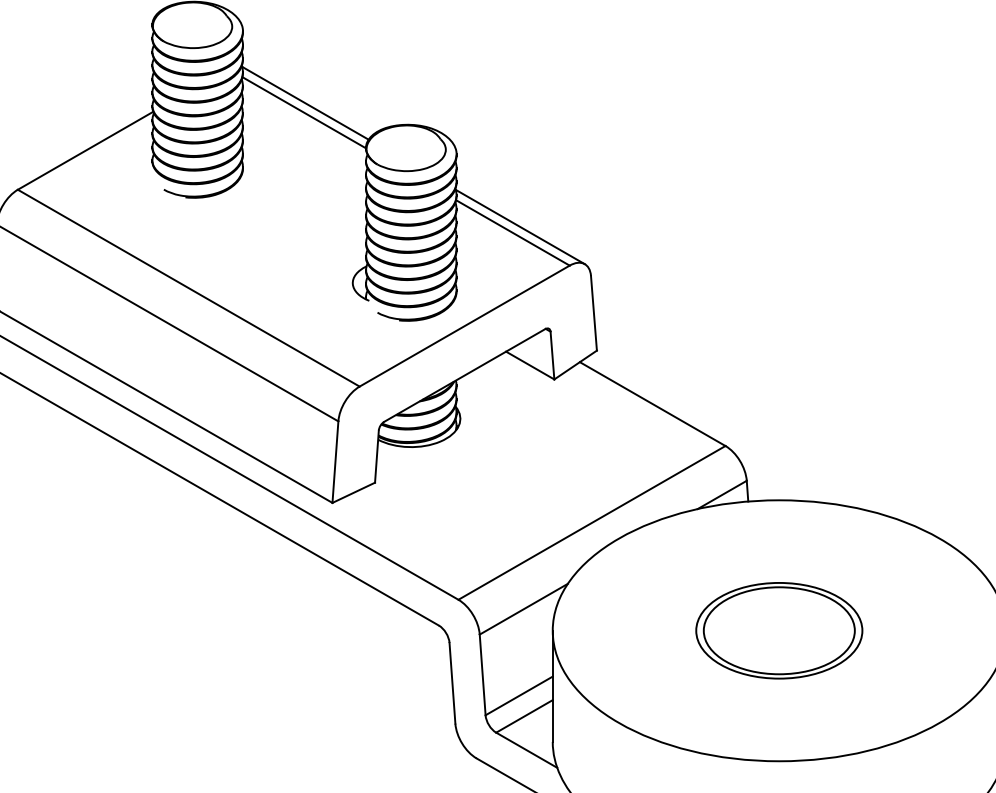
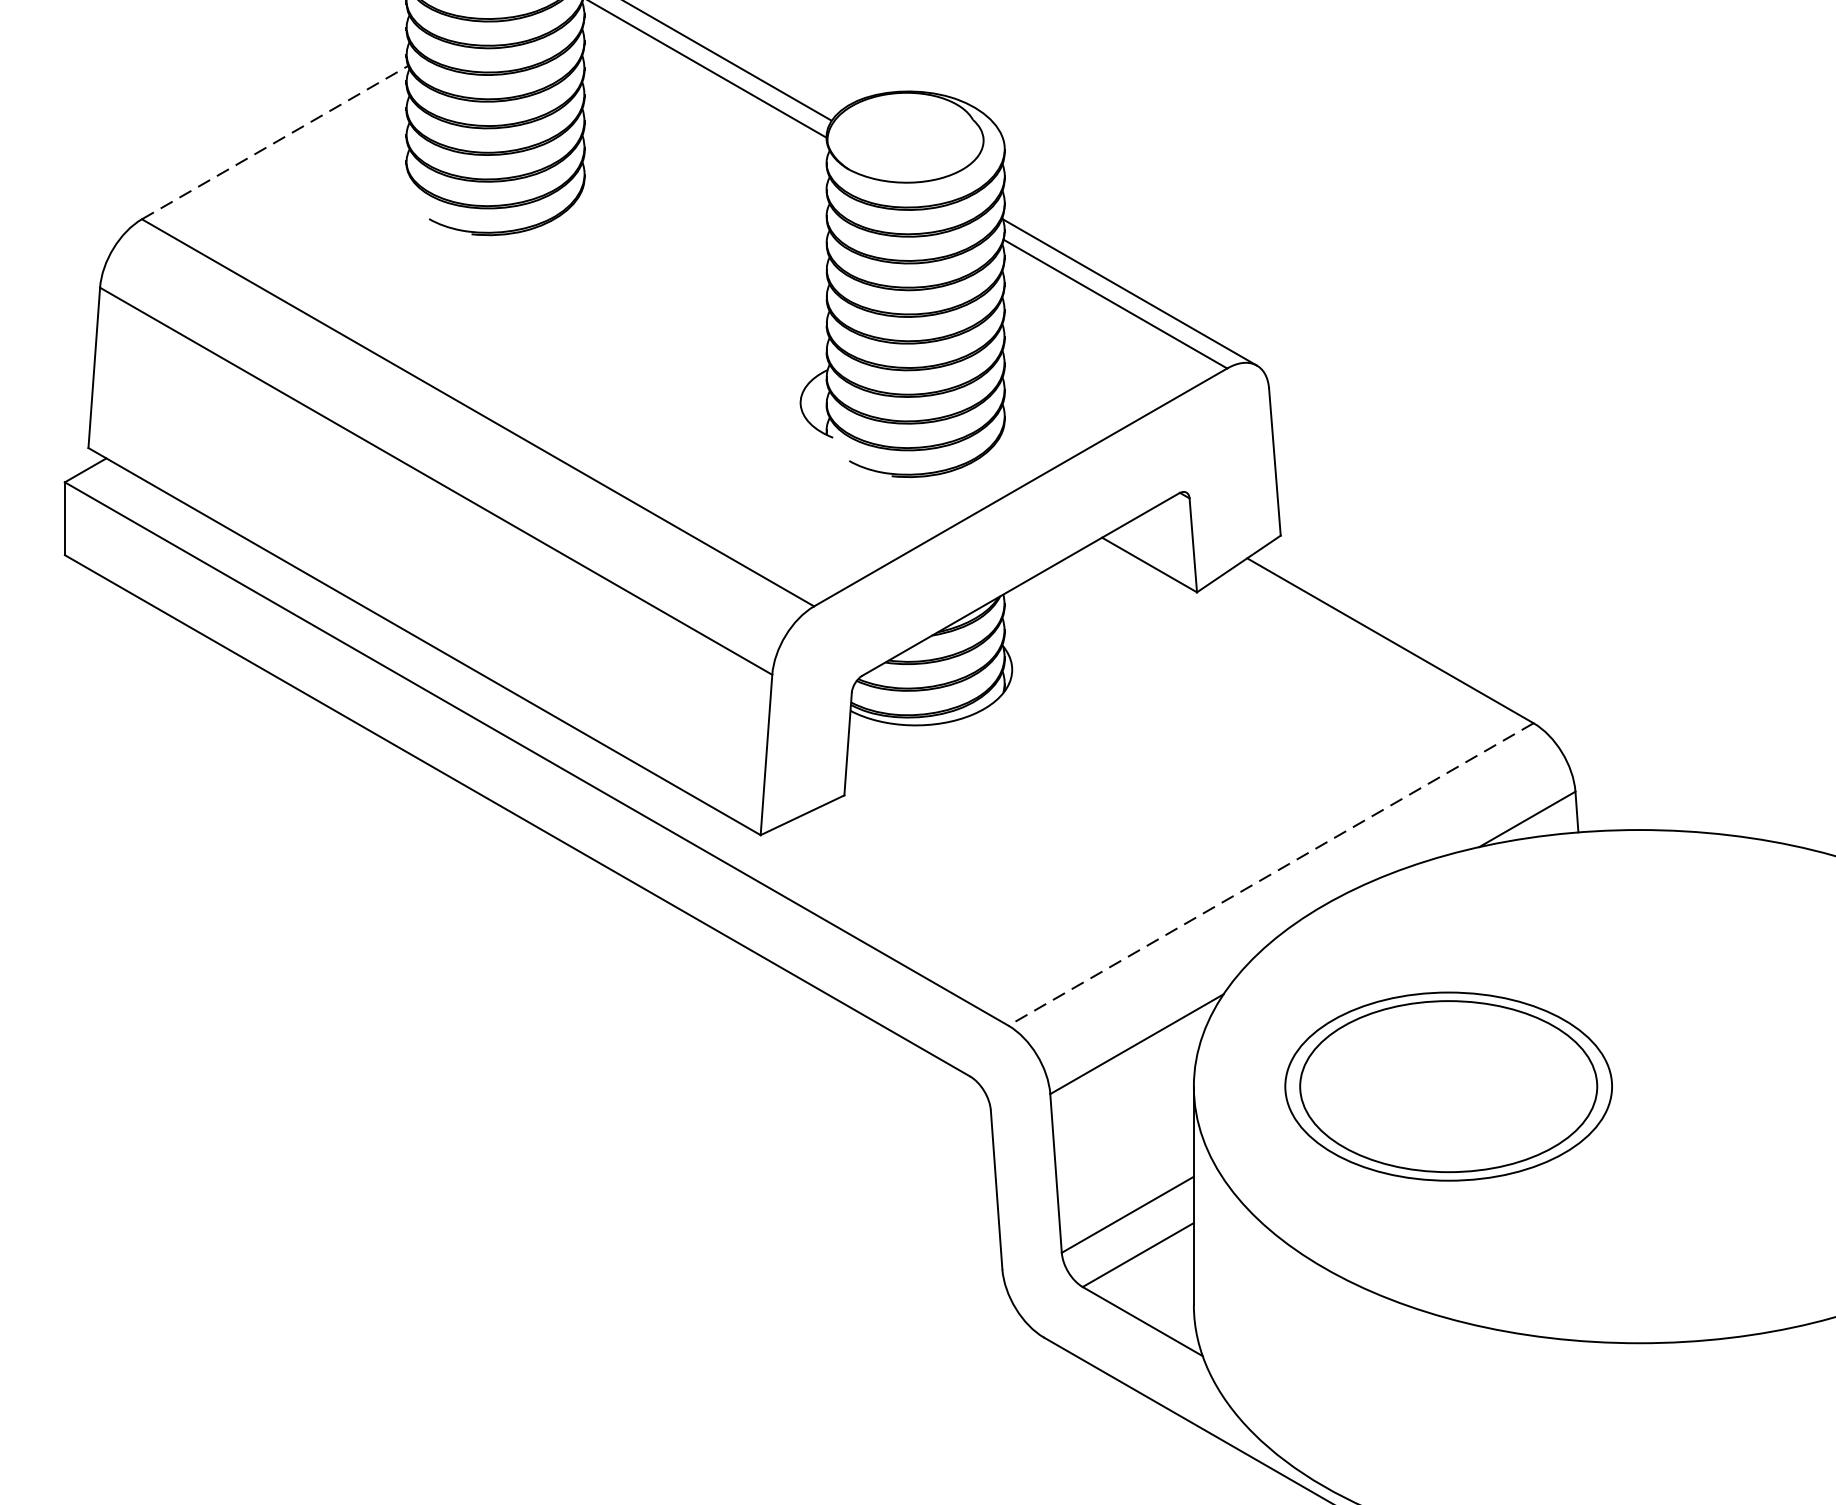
line: (85, 150) -> (274, 142), solid -> dashed
line: (591, 523) -> (1270, 875), solid -> dashed
part: (779, 630) -> (1449, 1086), moved

